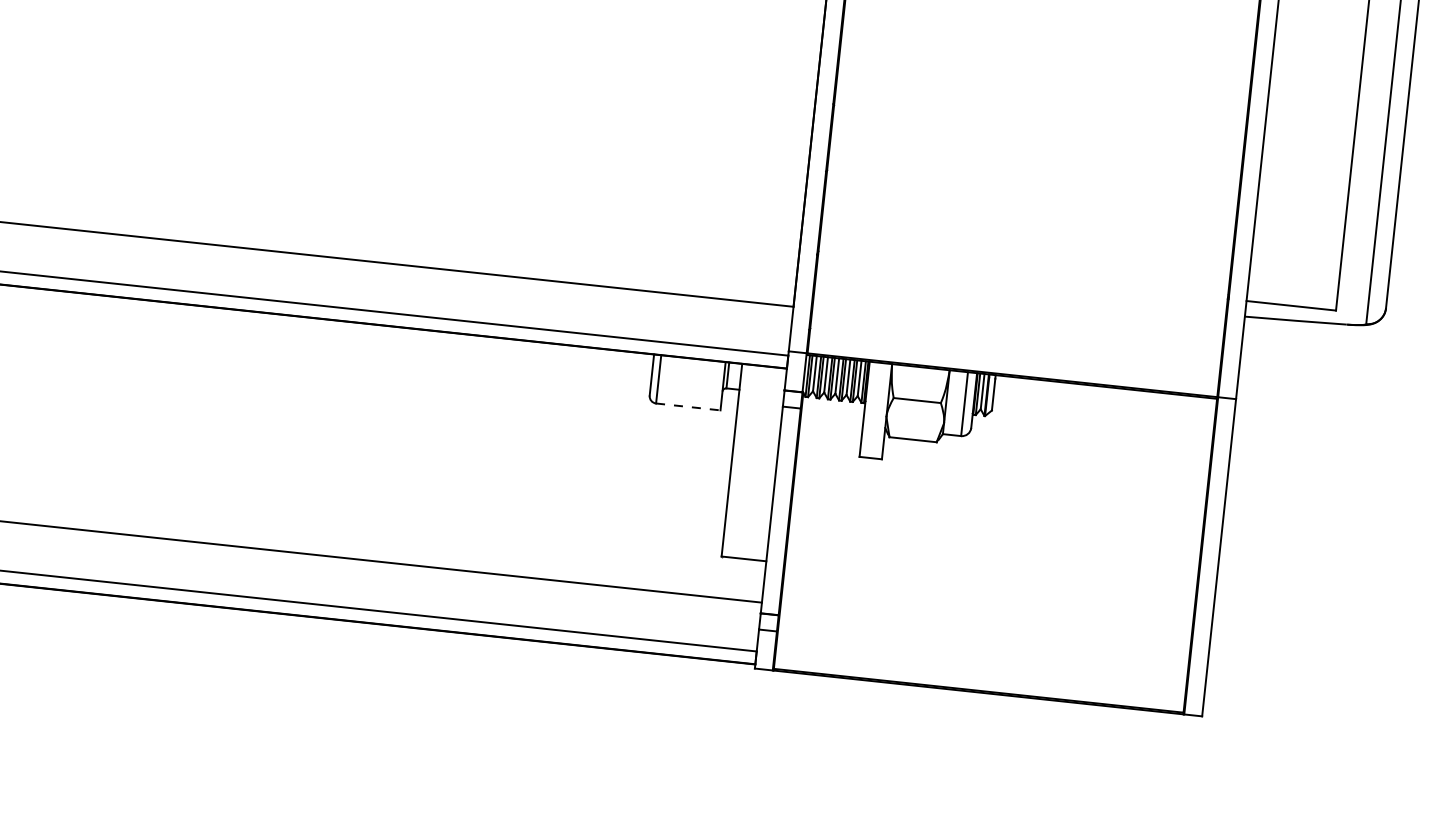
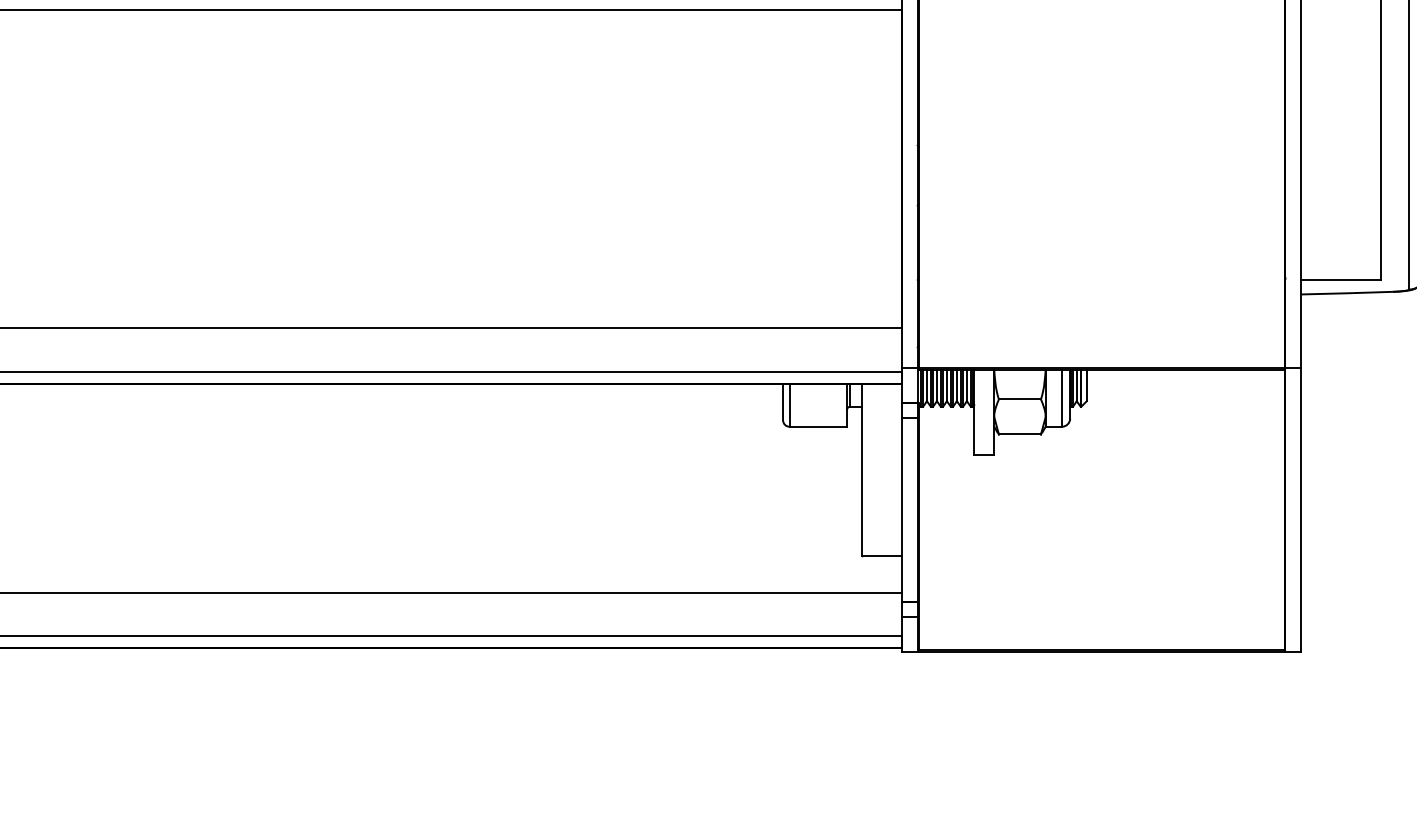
line: (688, 406) -> (818, 426), dashed -> solid

